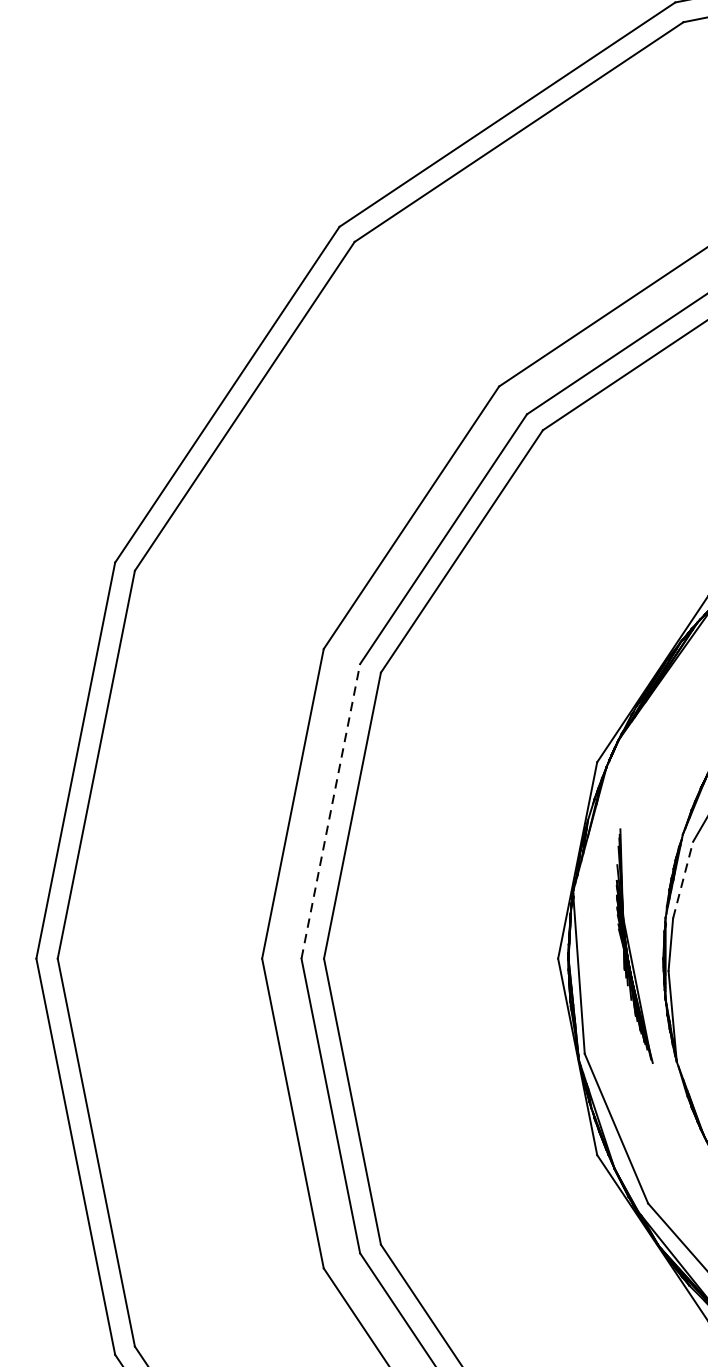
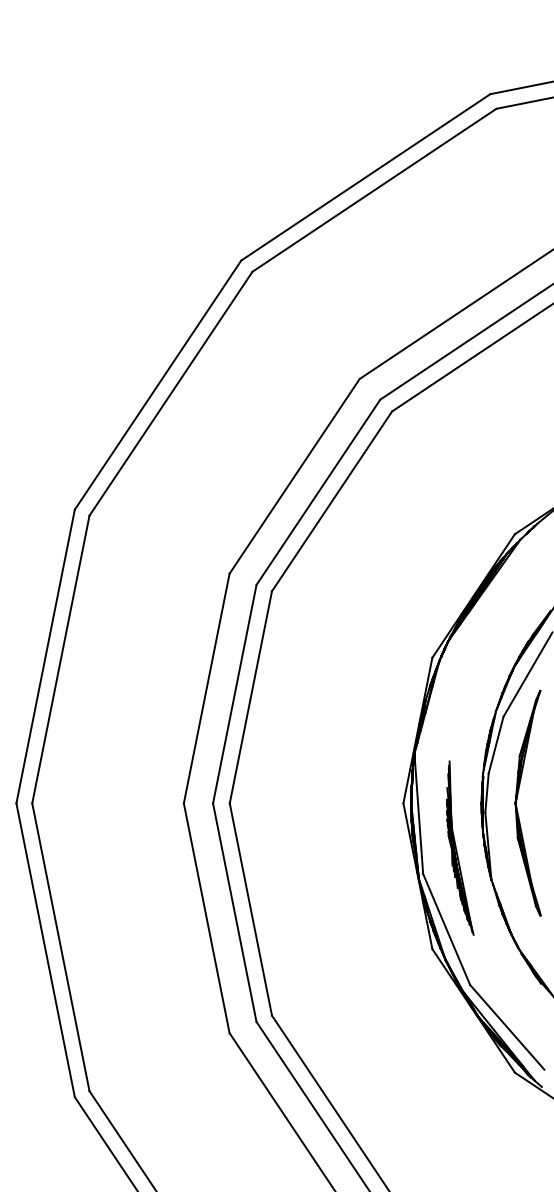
line: (330, 810) -> (234, 693), dashed -> solid
line: (683, 879) -> (496, 744), dashed -> solid
part: (635, 945) -> (460, 847), moved

